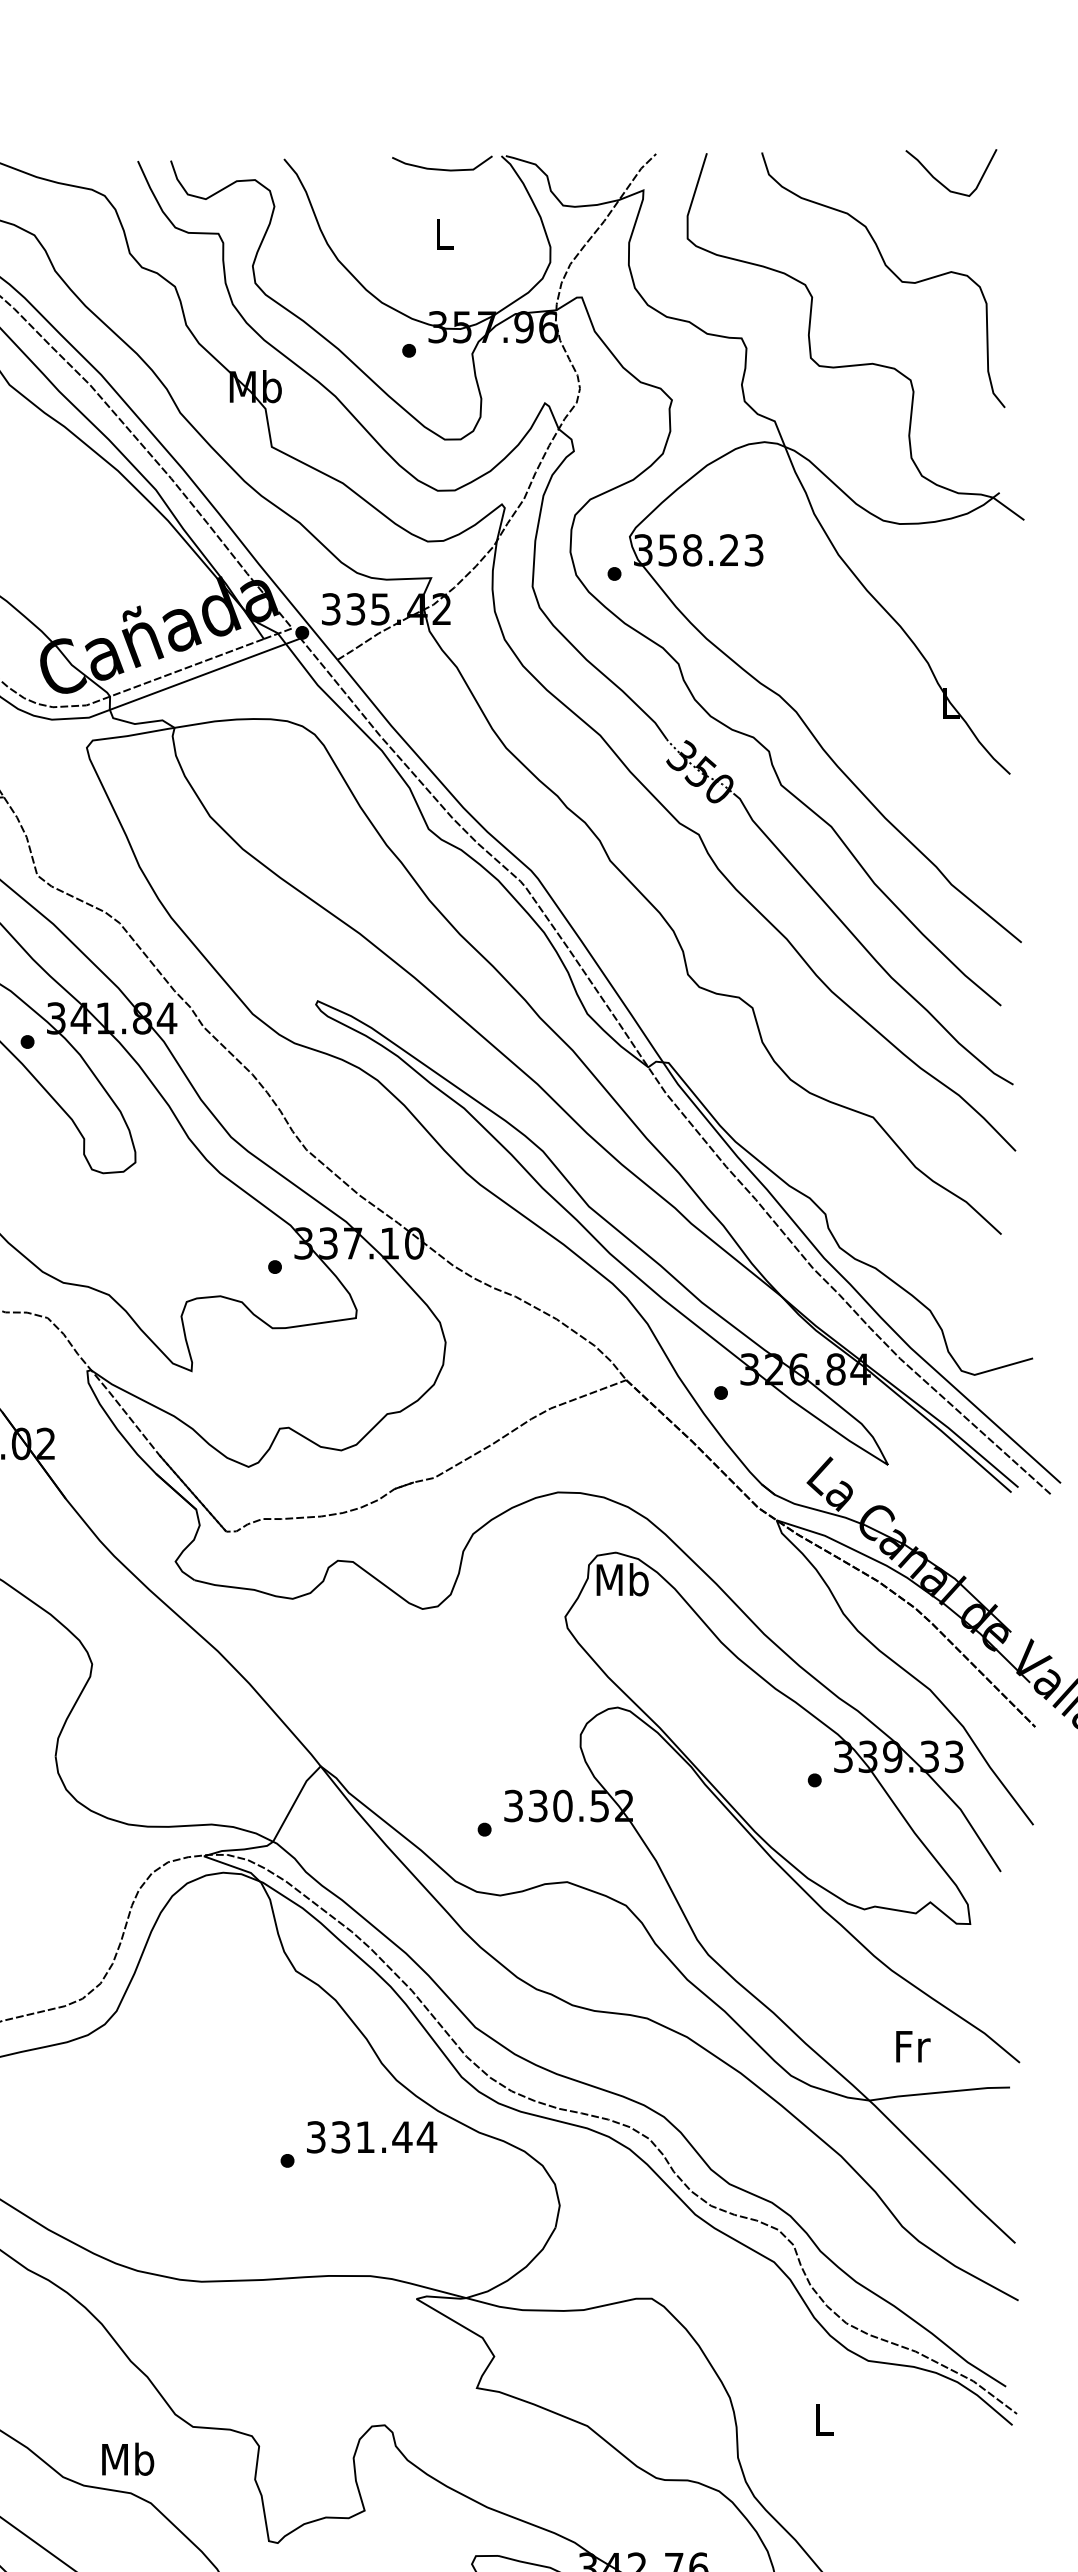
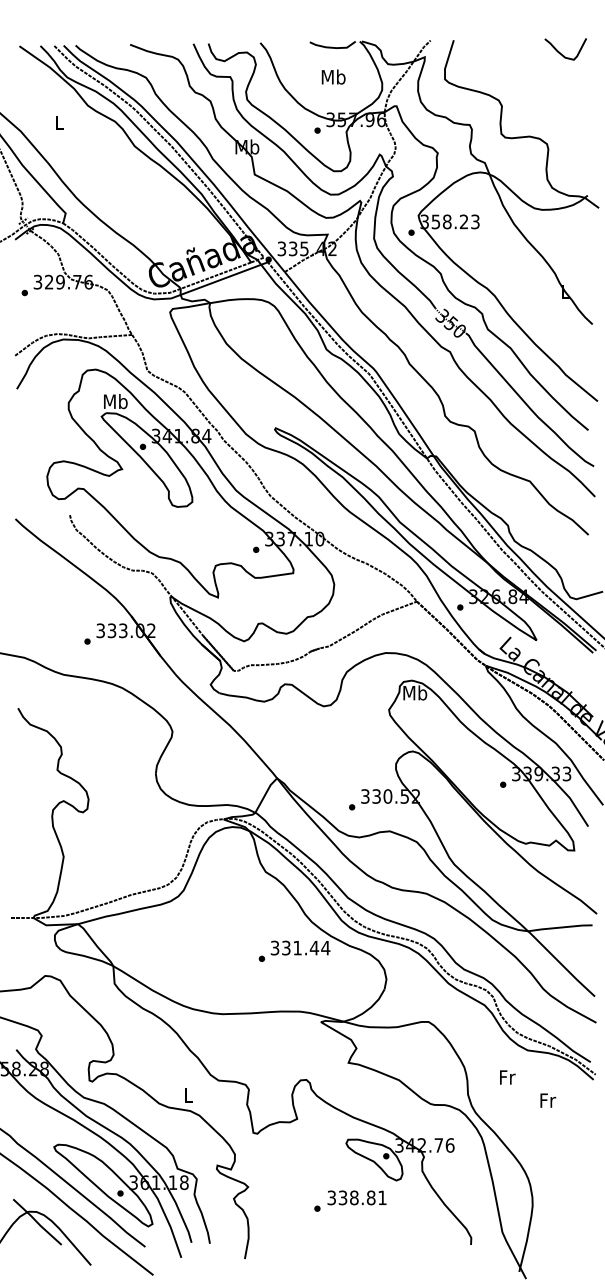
text: (443, 232) -> (333, 76), L -> Mb
curve: (889, 271) -> (537, 94), removed
text: (913, 2046) -> (548, 1100), moved
text: (824, 2420) -> (507, 1077), L -> Fr
text: (127, 2457) -> (188, 1094), Mb -> L

